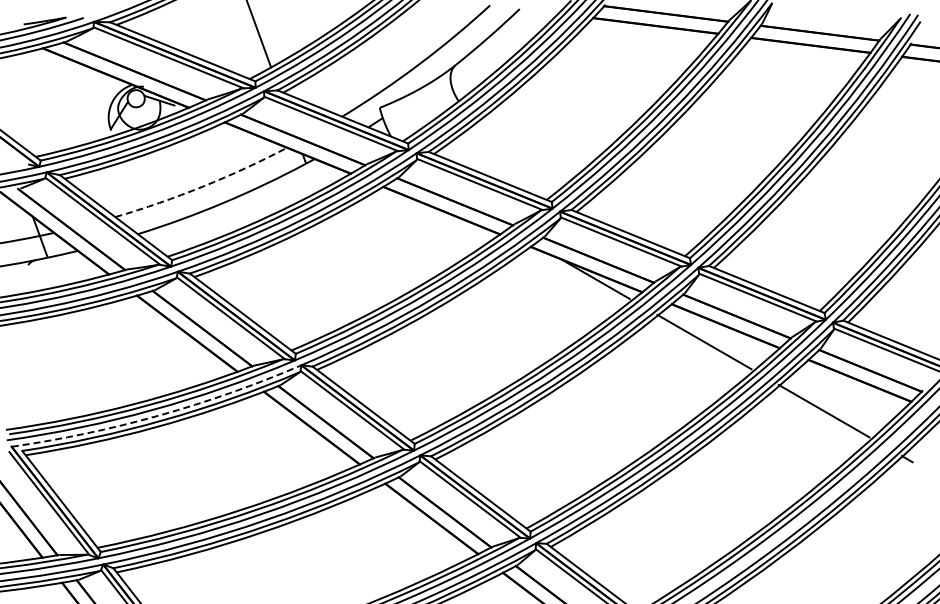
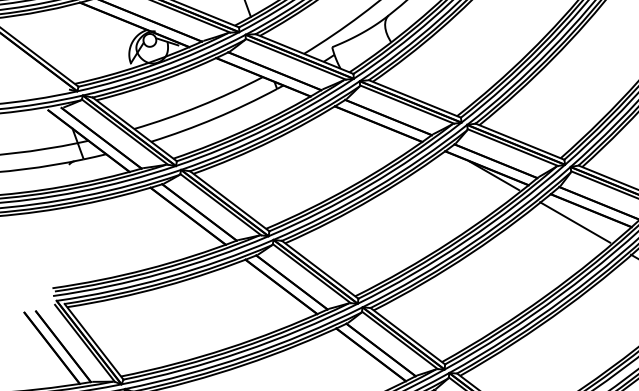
arc: (202, 186) -> (199, 106), dashed -> solid
arc: (159, 415) -> (167, 277), dashed -> solid

